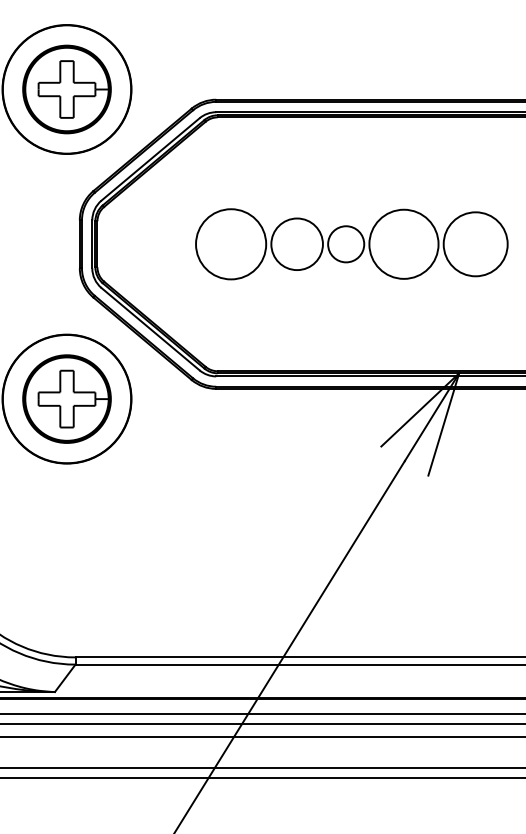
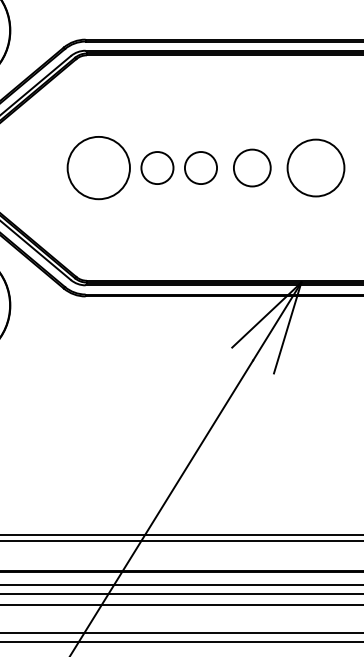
circle: (403, 243) -> (251, 167), size x0.6
circle: (296, 244) -> (156, 168), size x0.7

